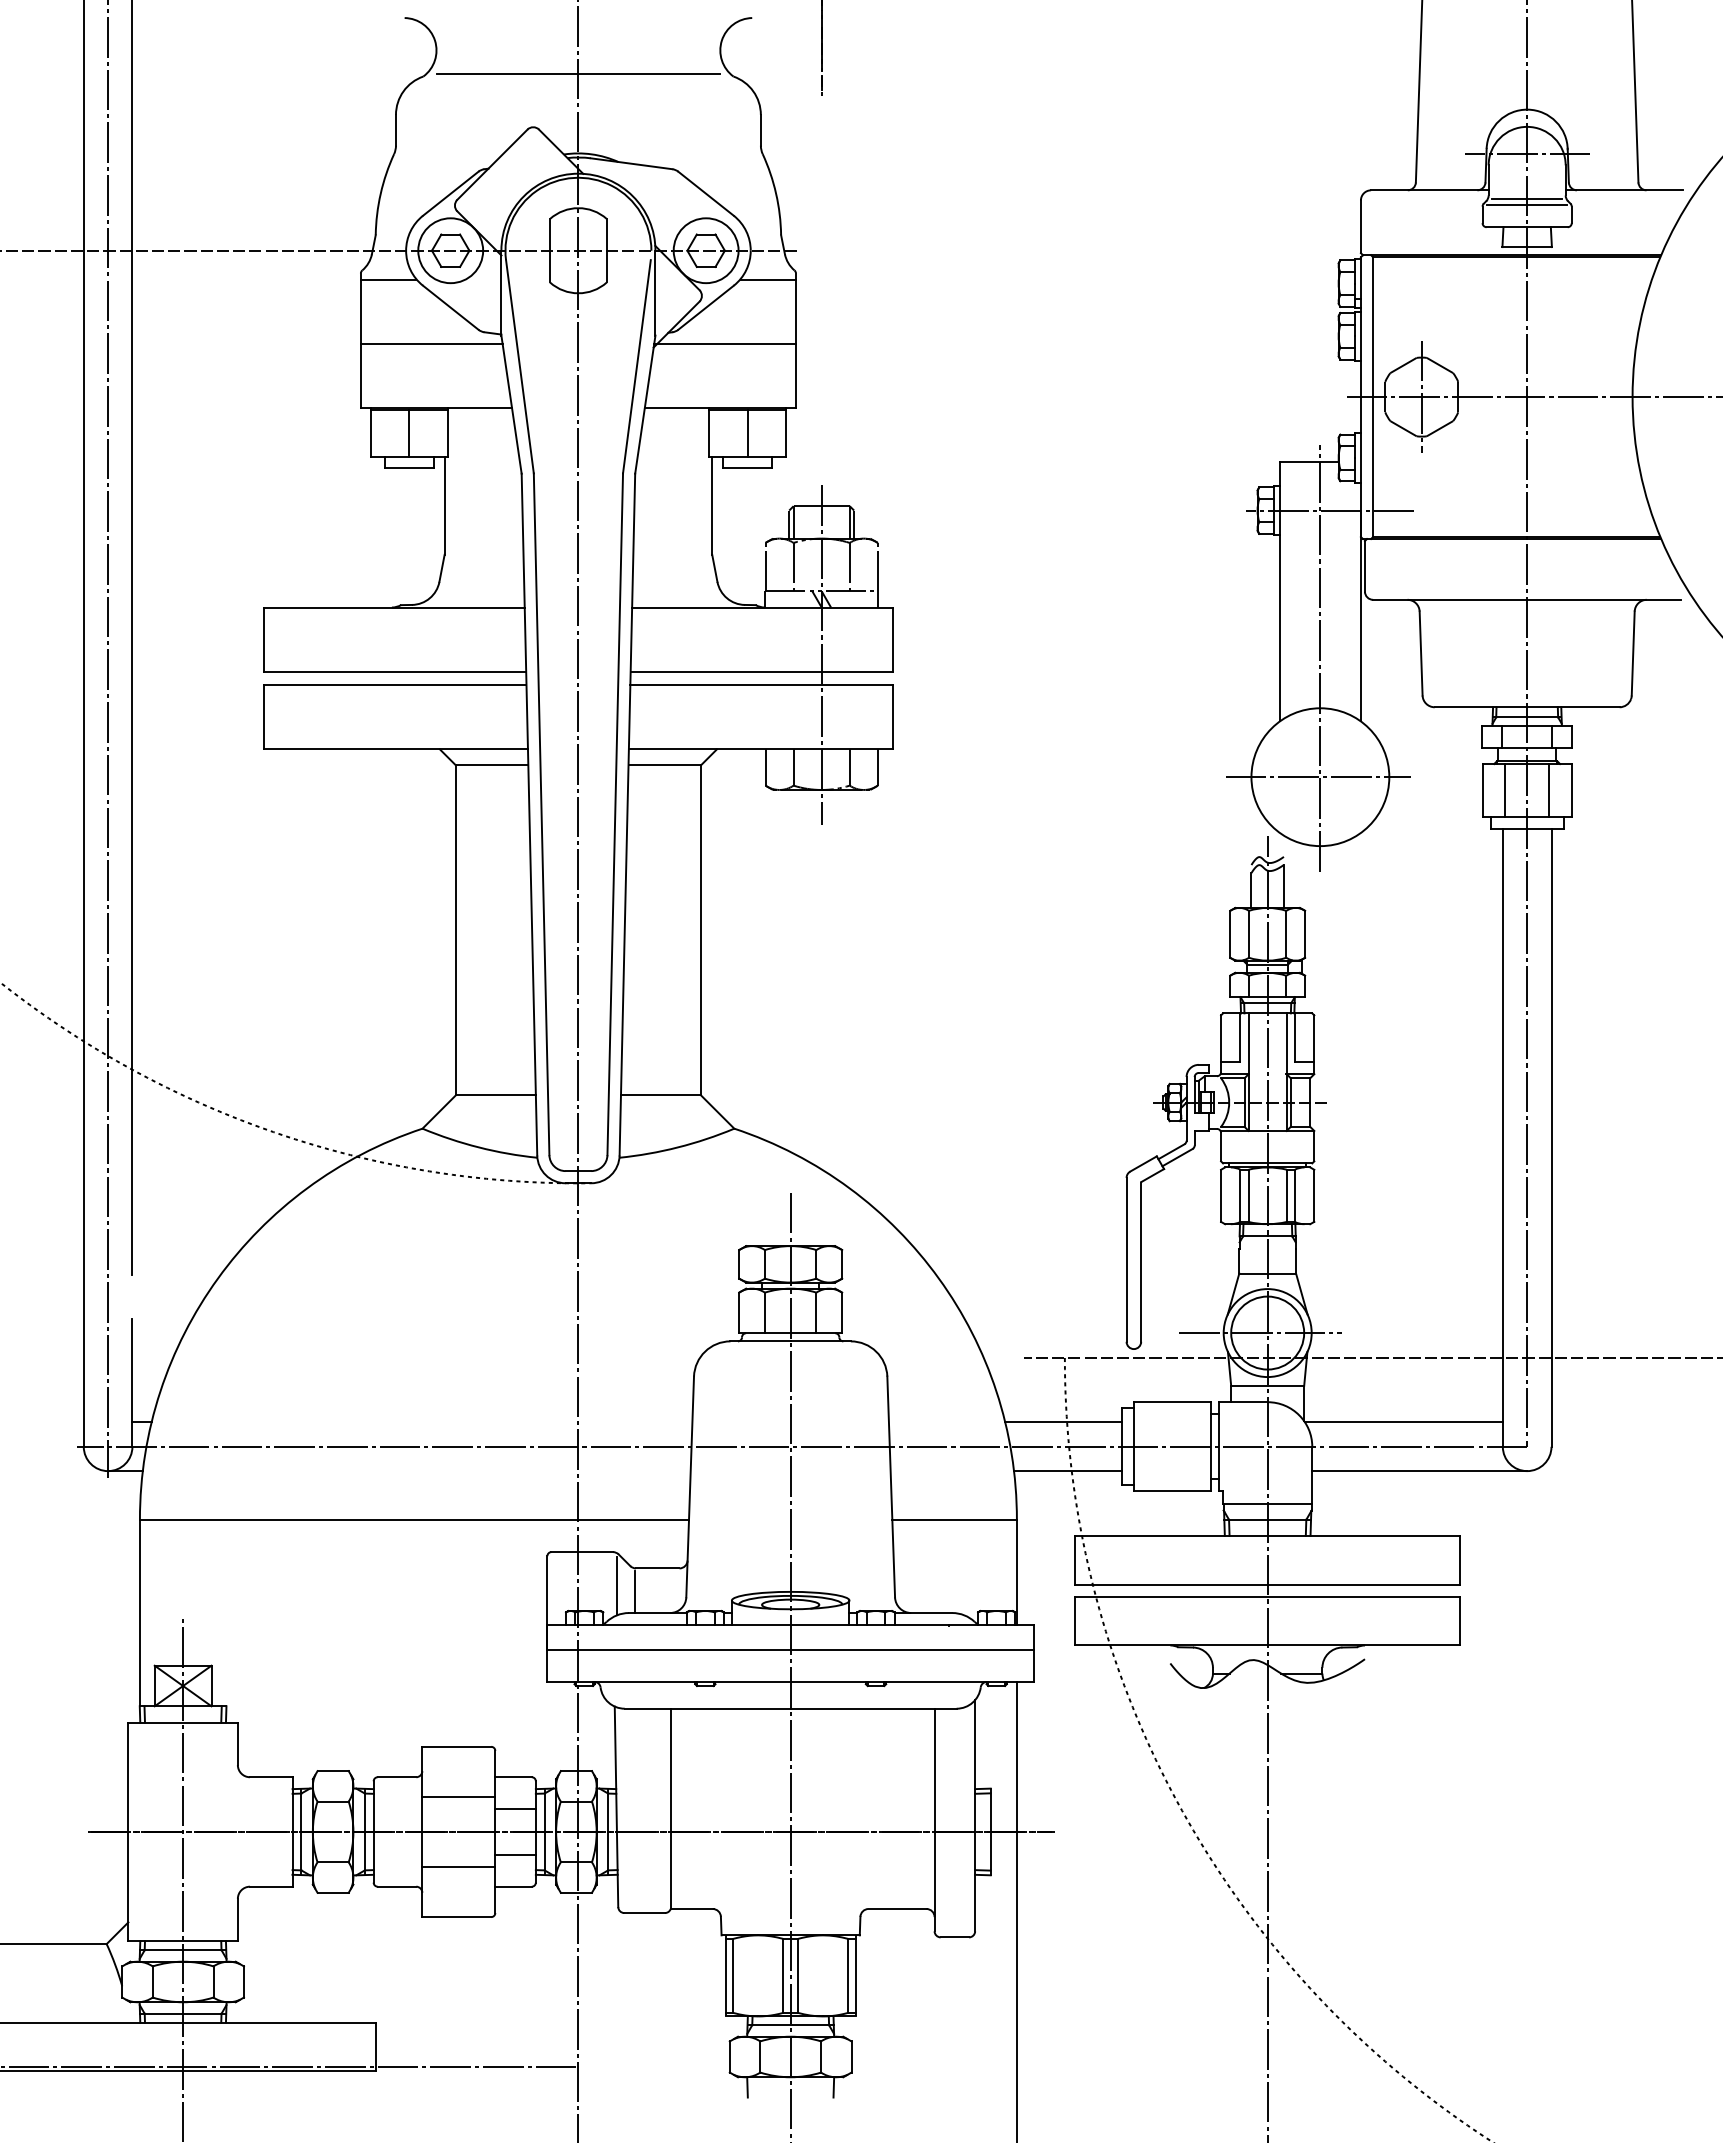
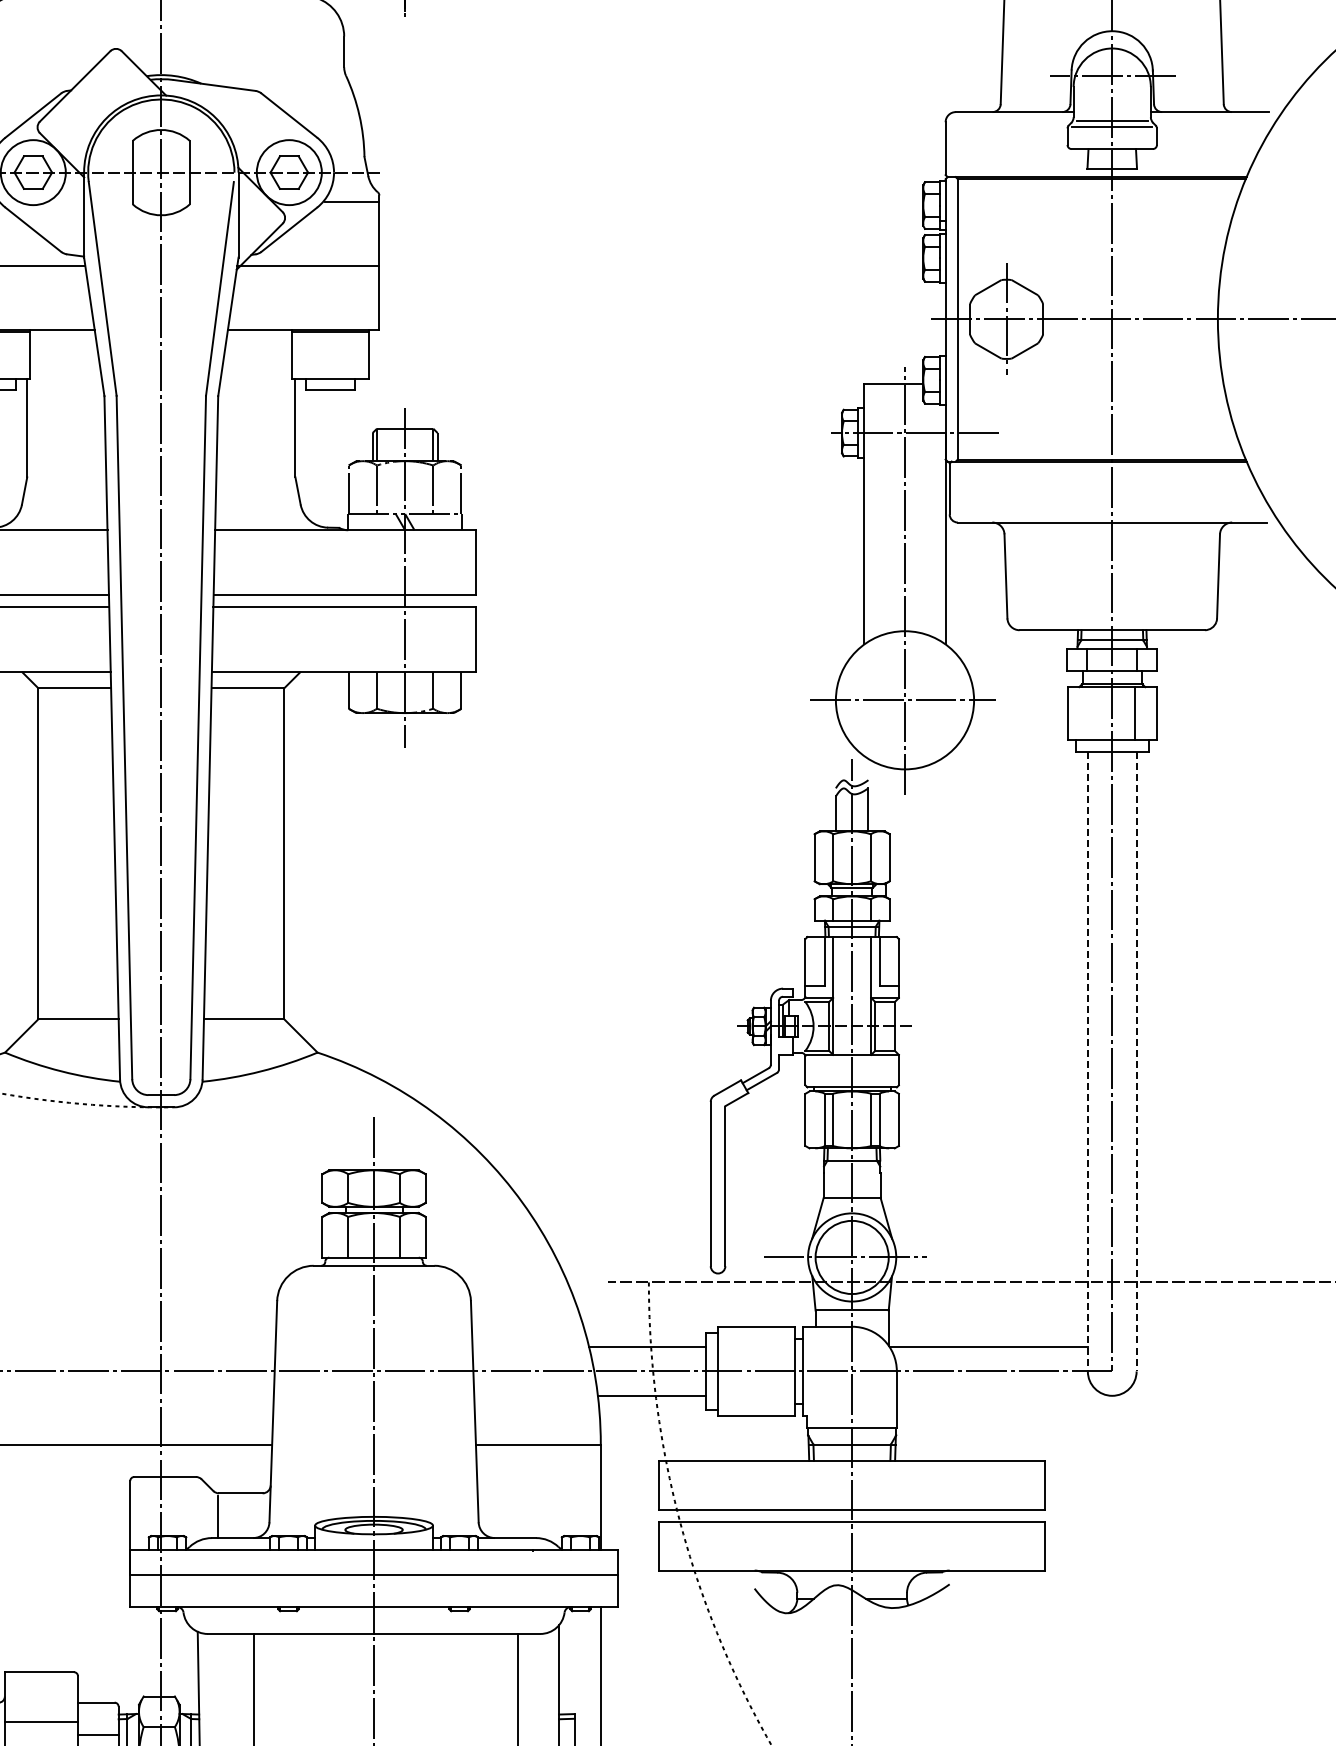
line: (747, 432) -> (330, 354), removed
line: (1504, 790) -> (1089, 713), removed
line: (1502, 1137) -> (1087, 1061), solid -> dashed
line: (1551, 1137) -> (1136, 1061), solid -> dashed
line: (1419, 1471) -> (1004, 1396), removed
line: (617, 1585) -> (200, 1510), removed

